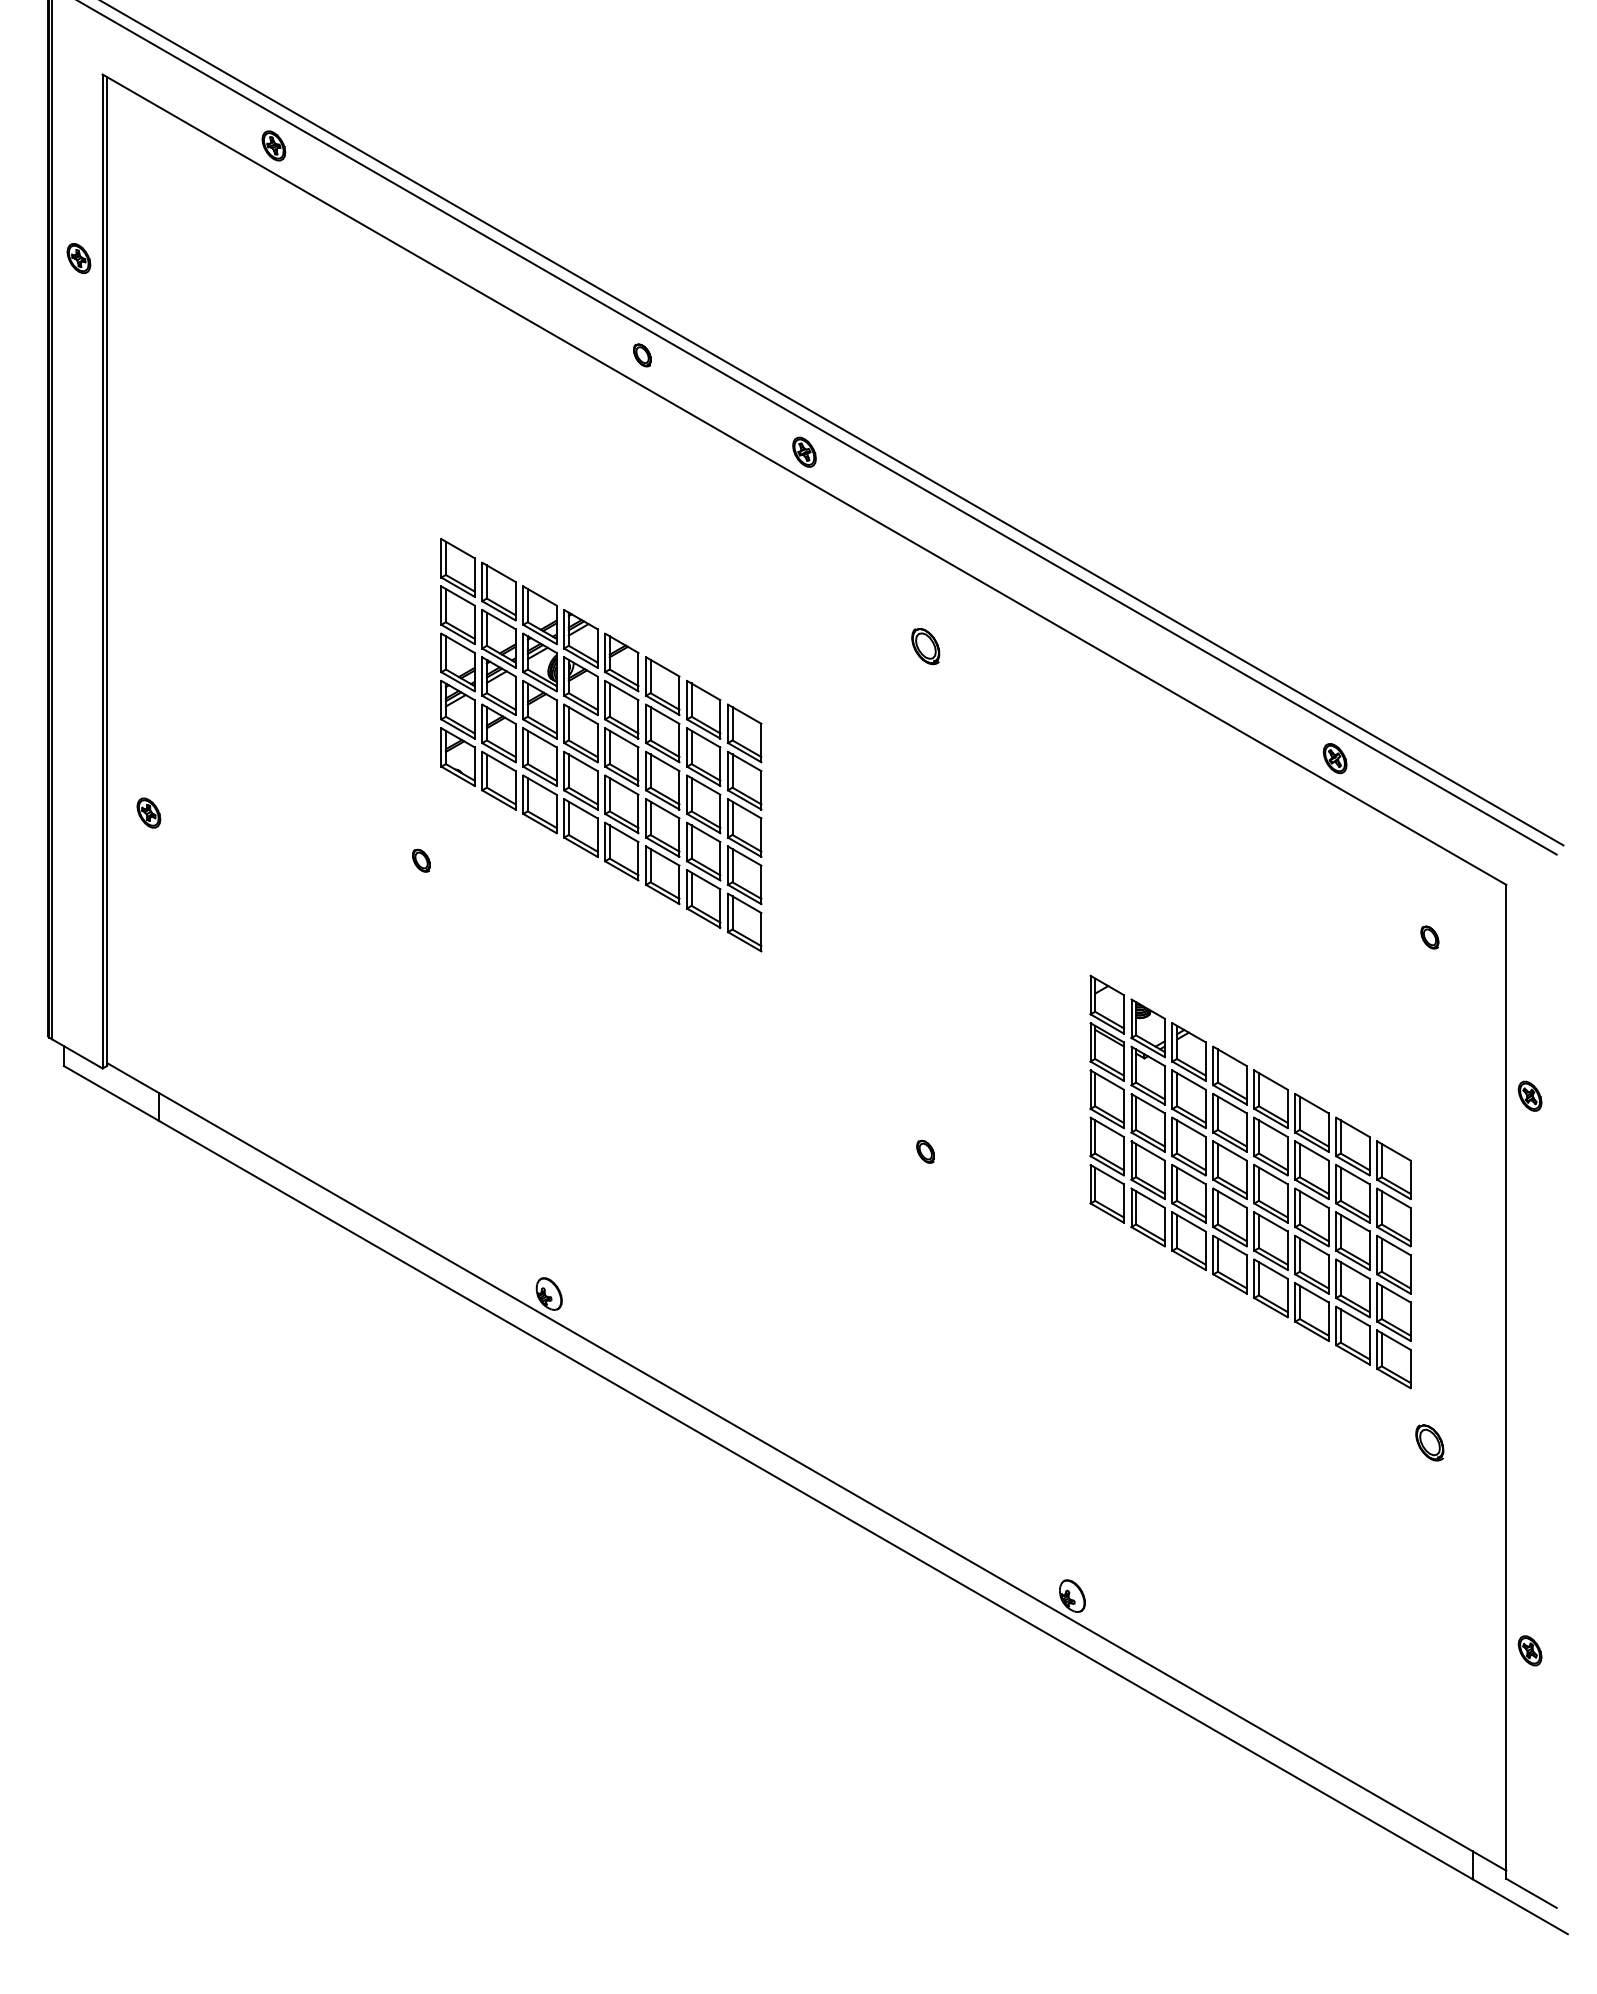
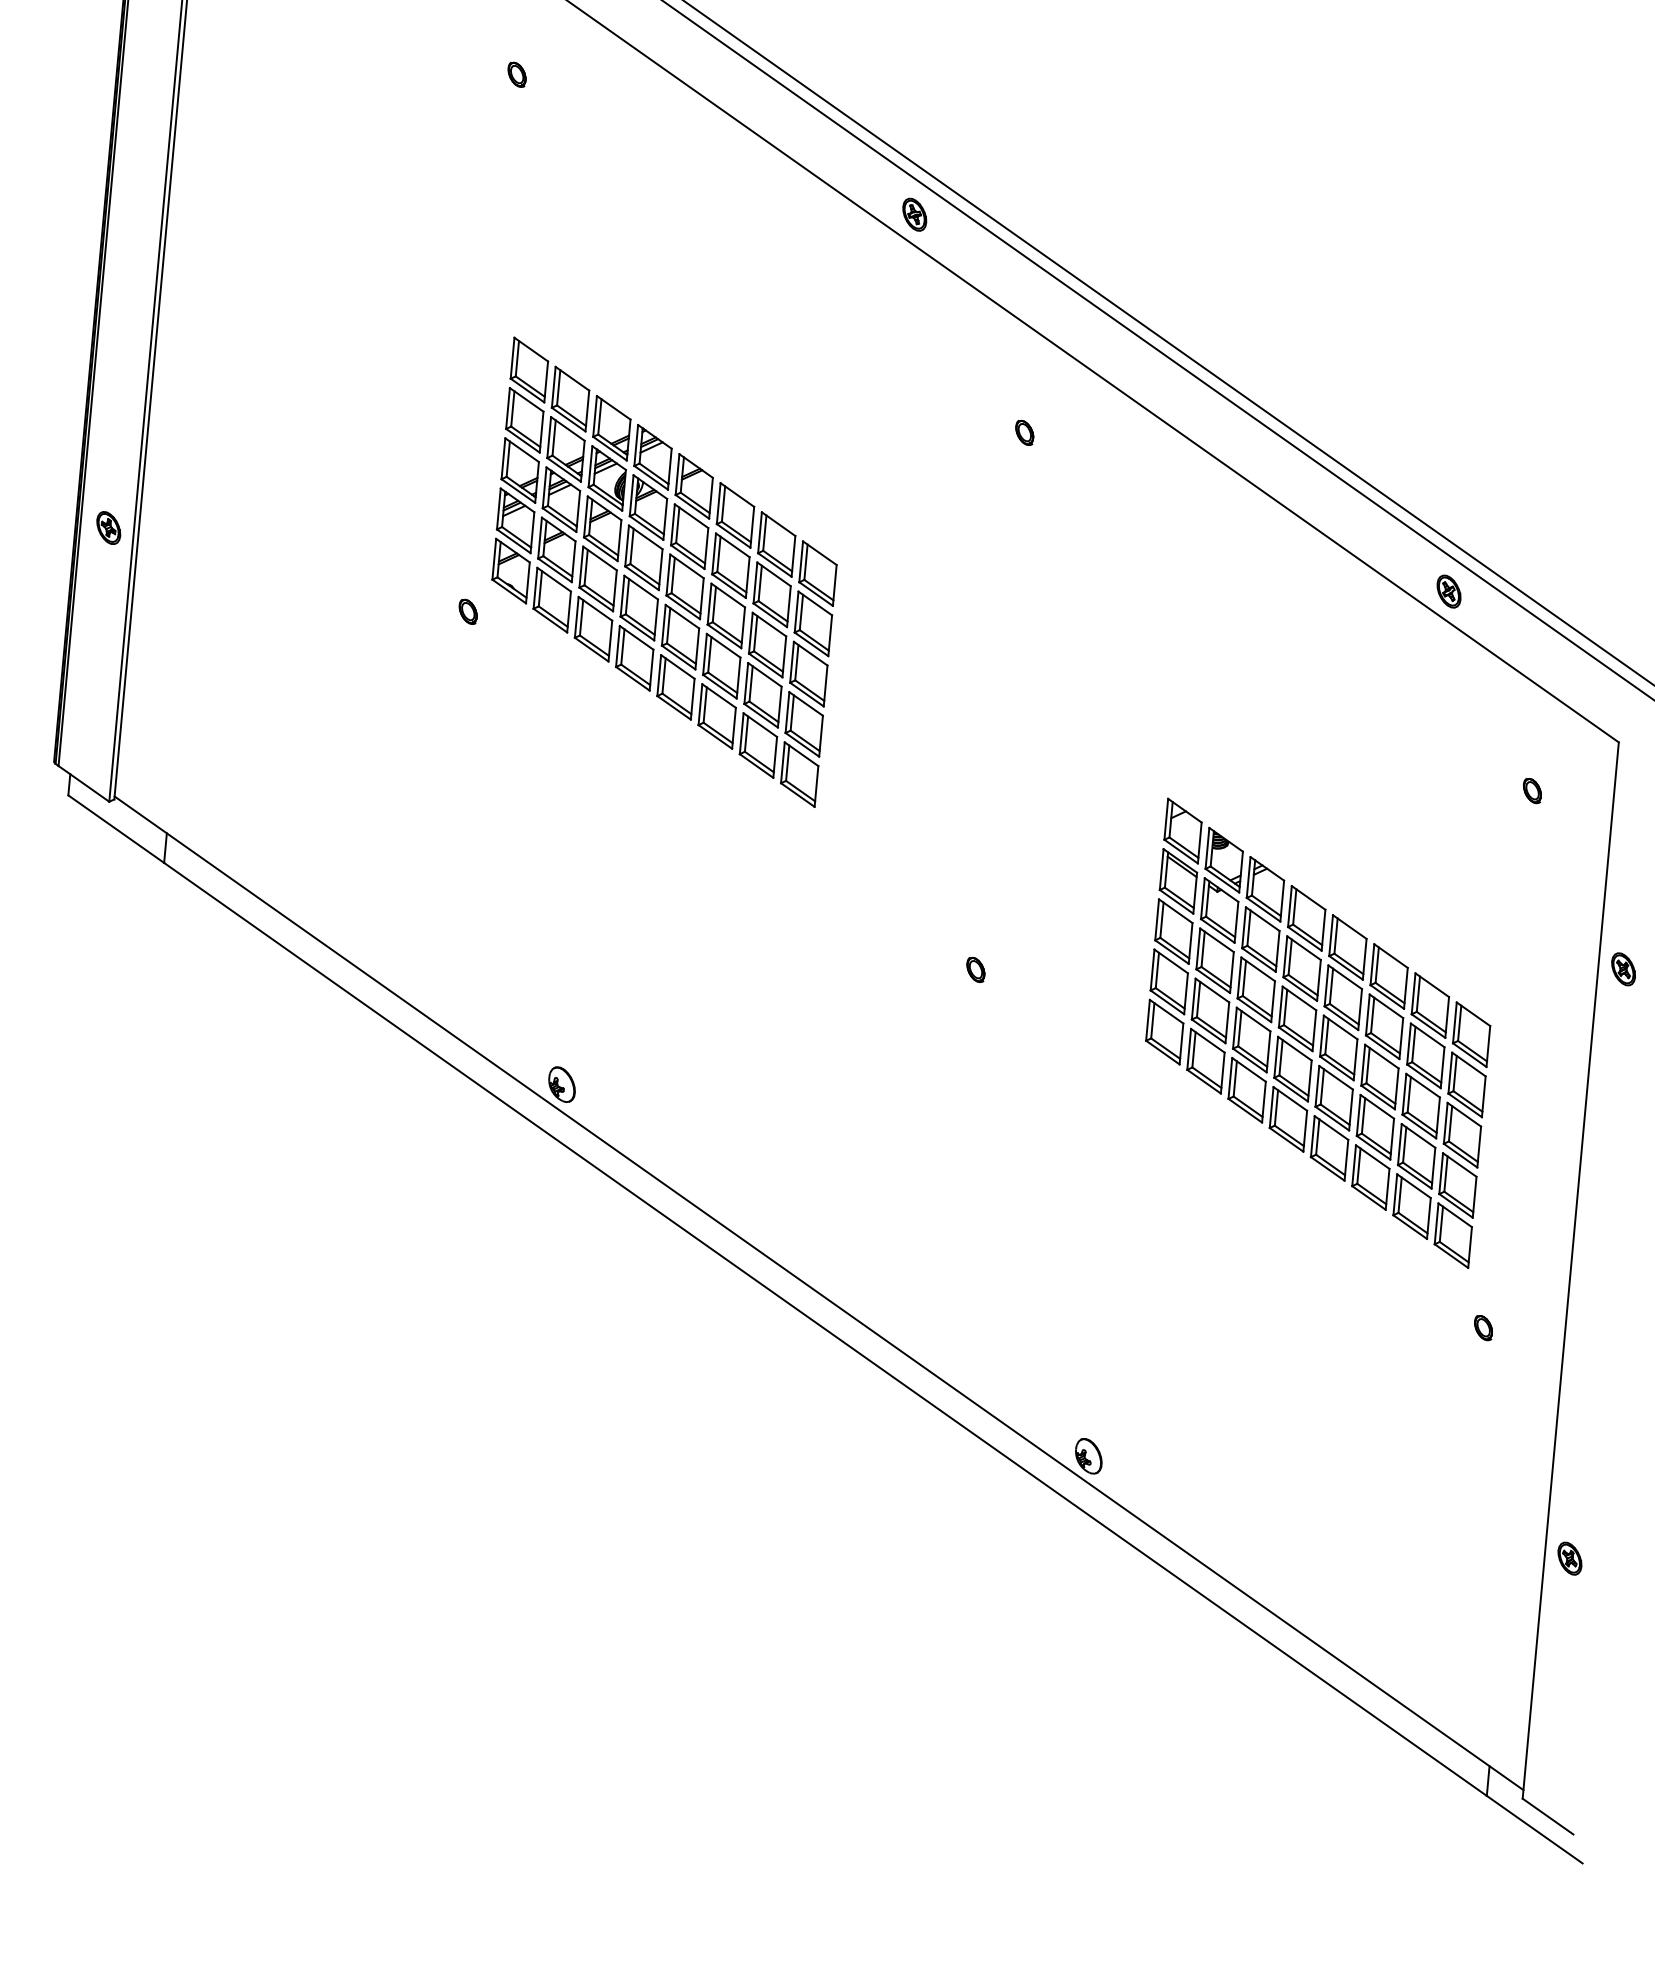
part: (642, 355) -> (517, 74), moved
part: (925, 646) -> (1024, 432), size x0.62
part: (601, 745) -> (664, 572), moved
part: (148, 812) -> (108, 527), moved
part: (1429, 1442) -> (1483, 1327), size x0.62

